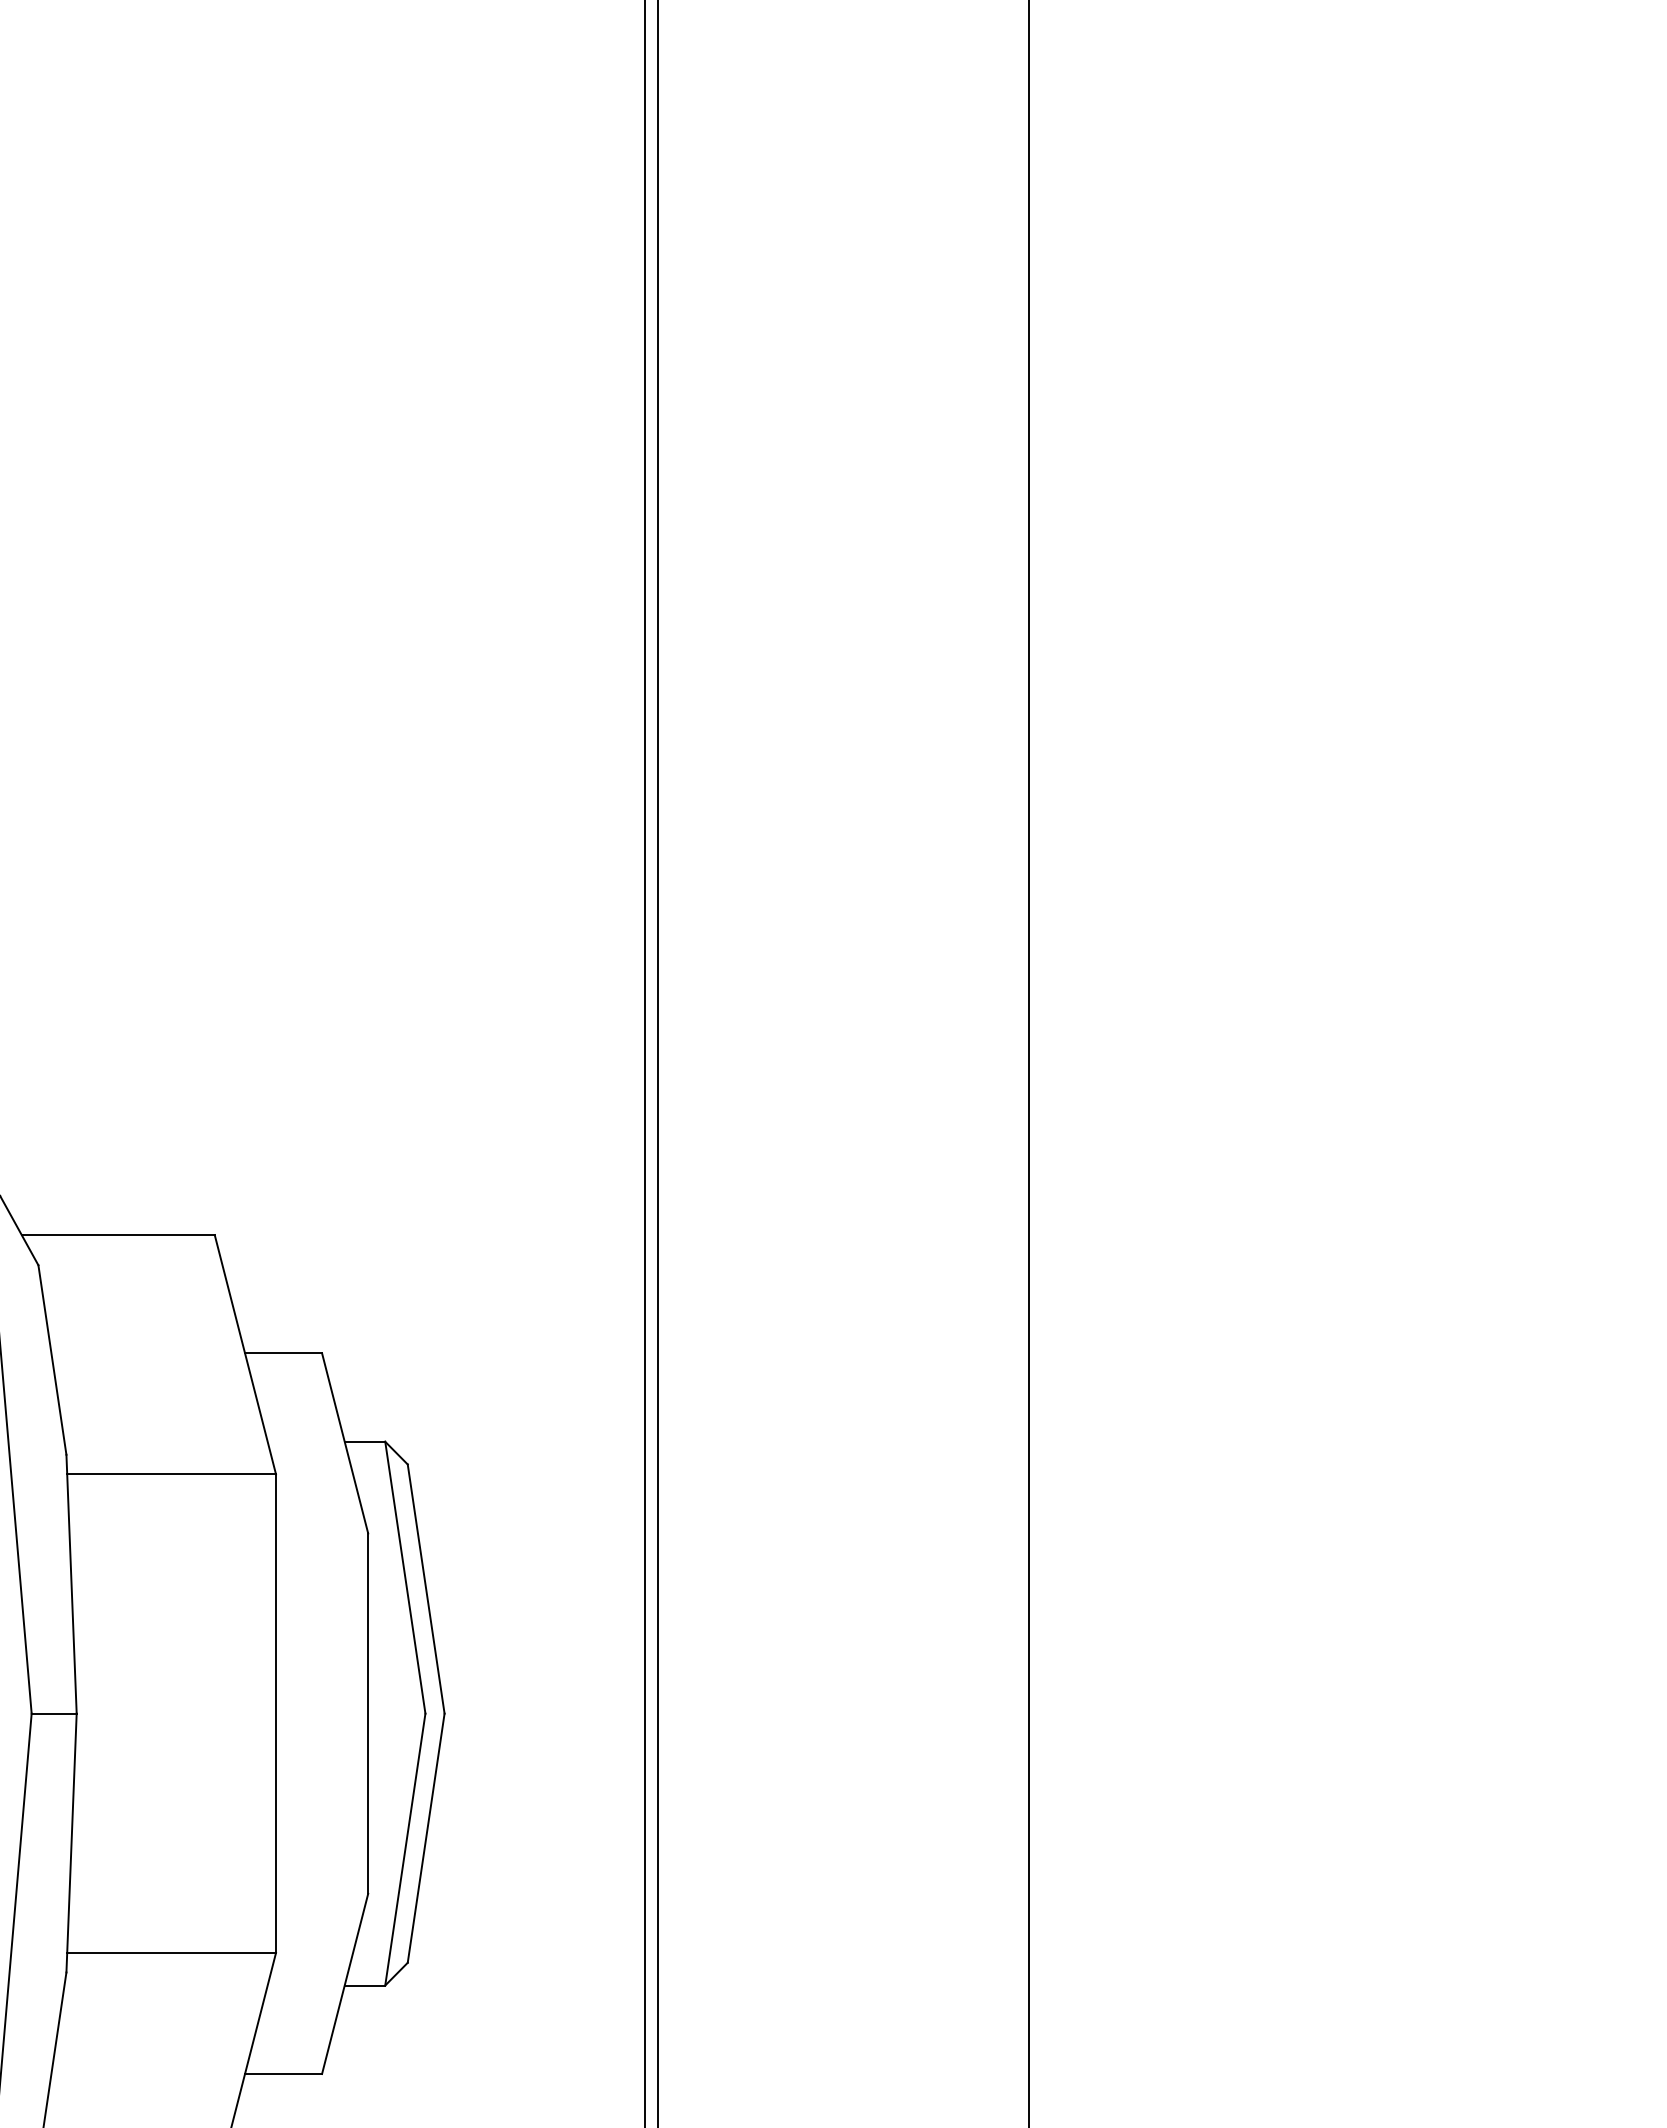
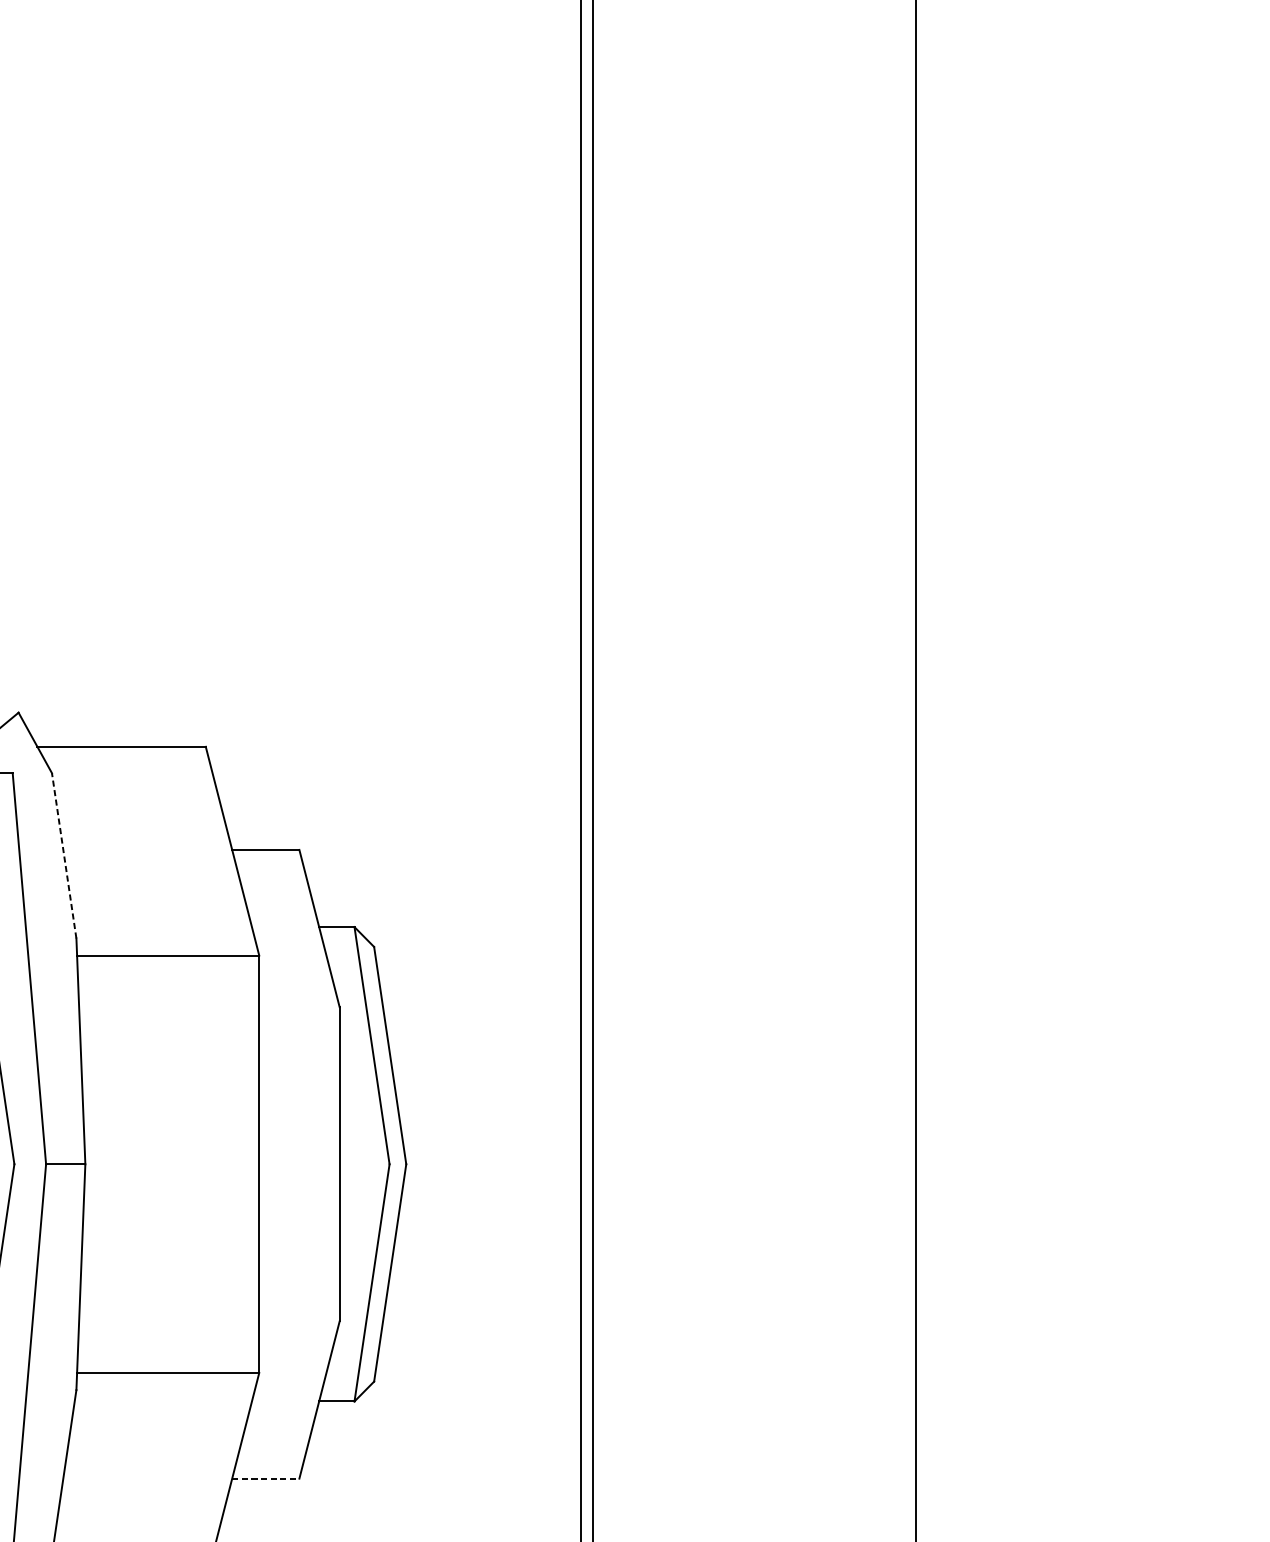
line: (52, 1360) -> (64, 856), solid -> dashed
line: (283, 2074) -> (265, 1479), solid -> dashed

